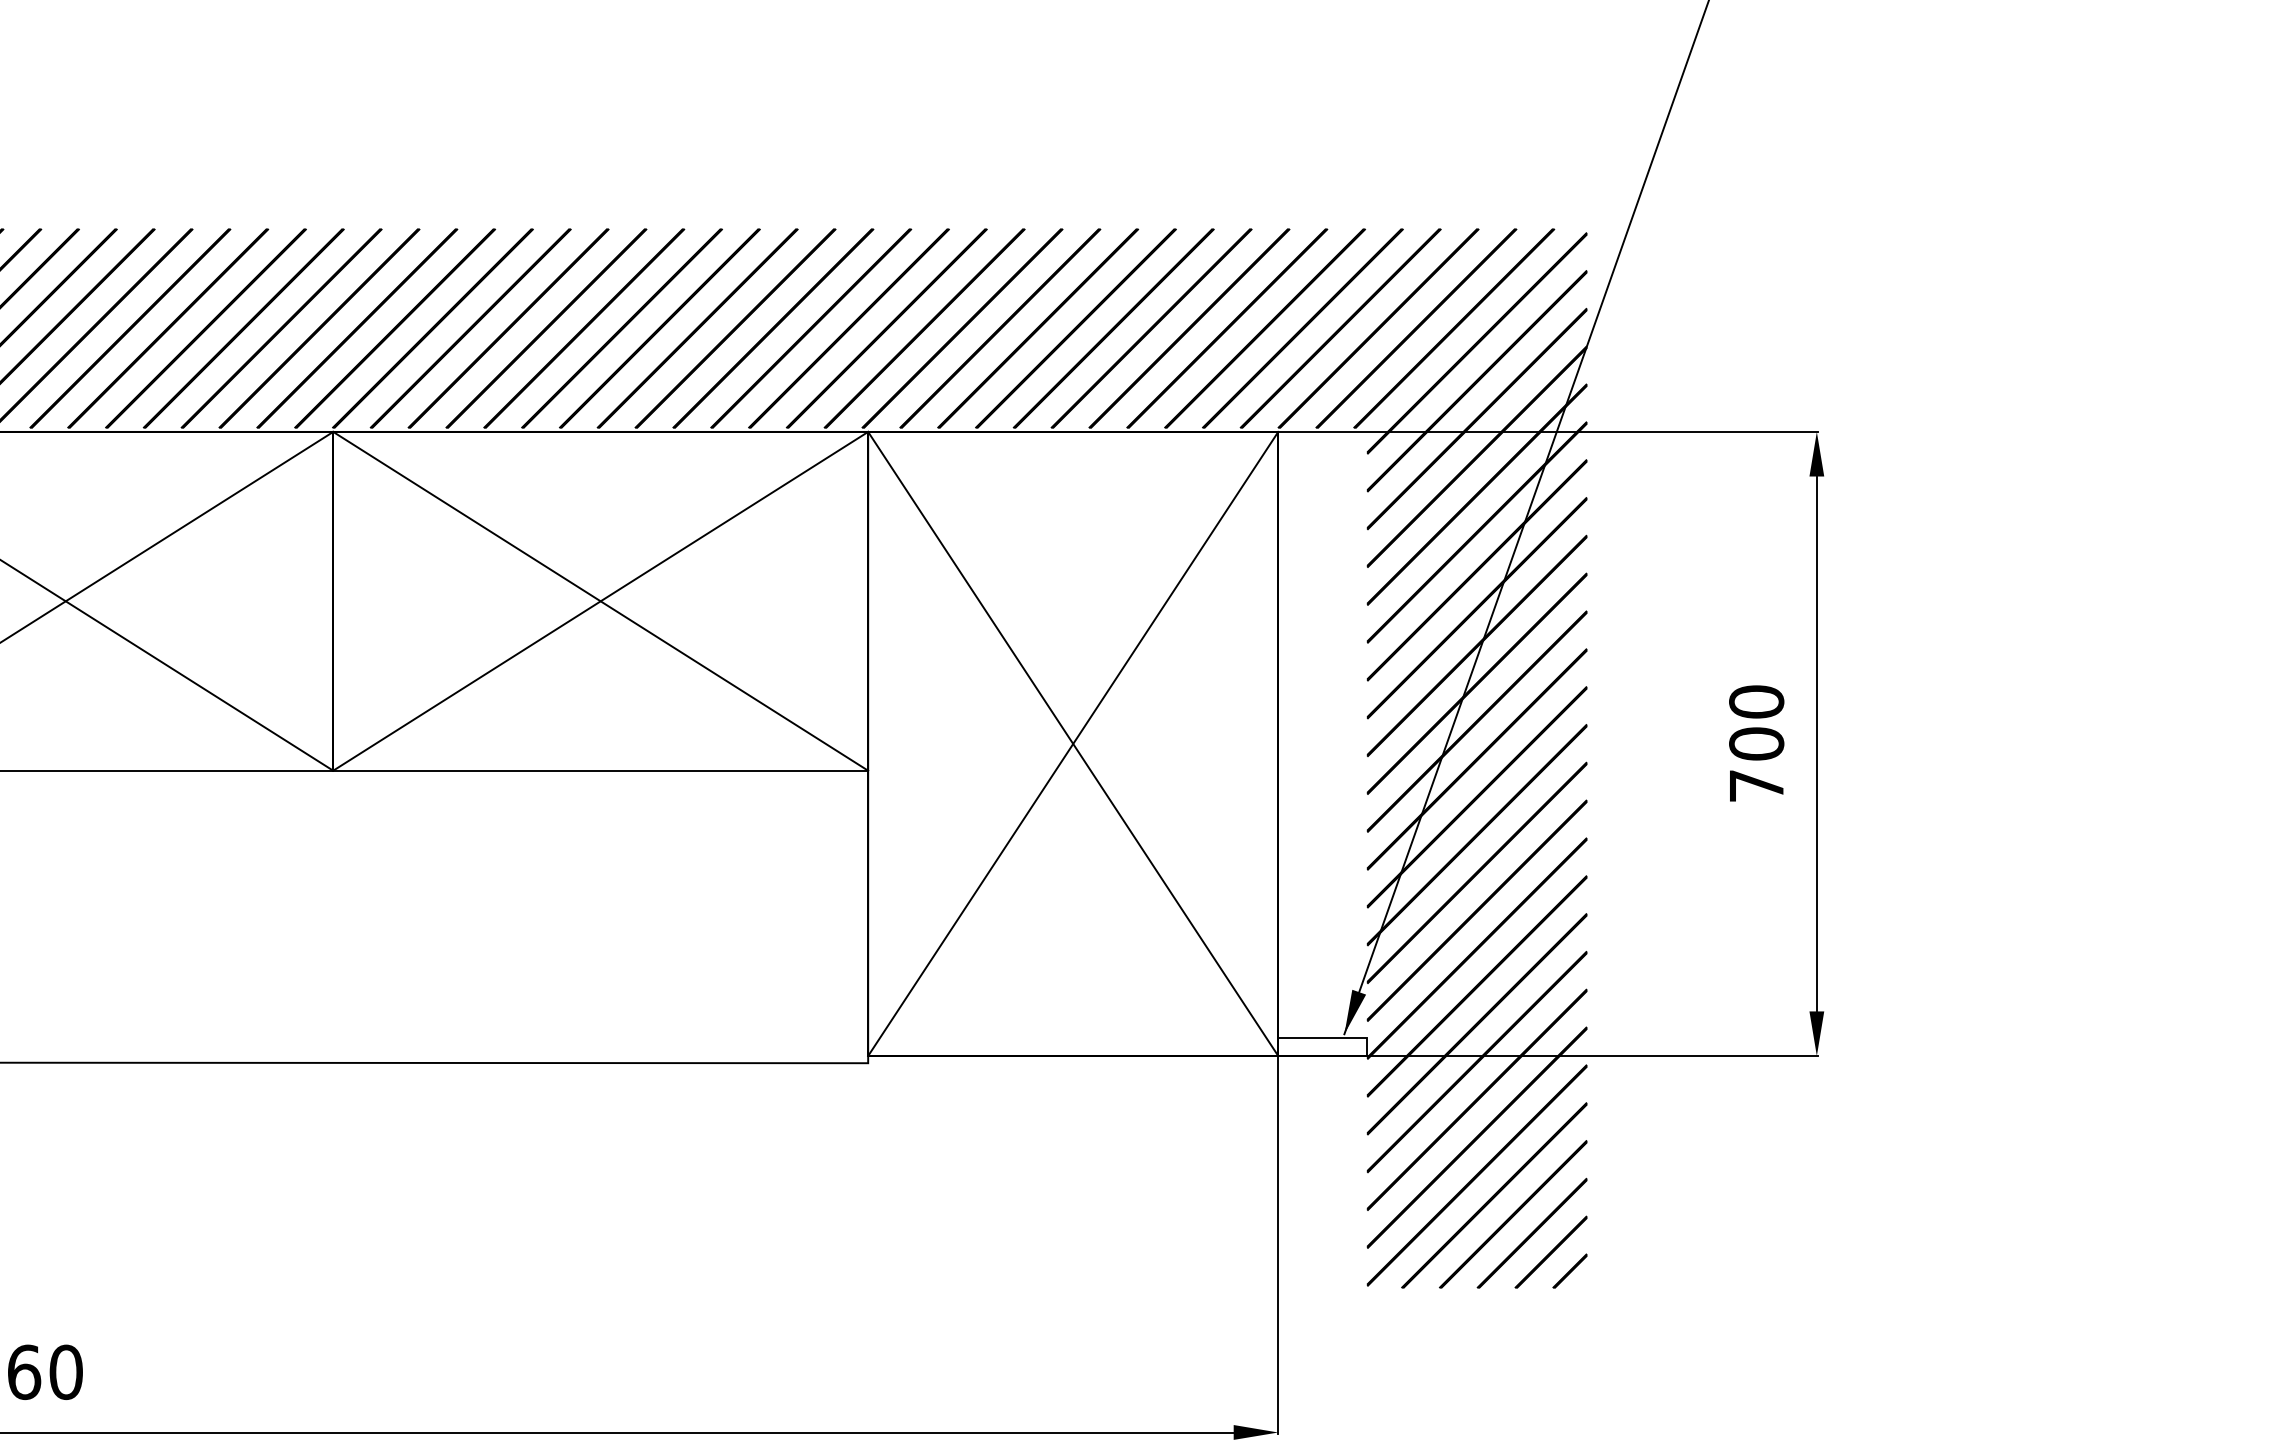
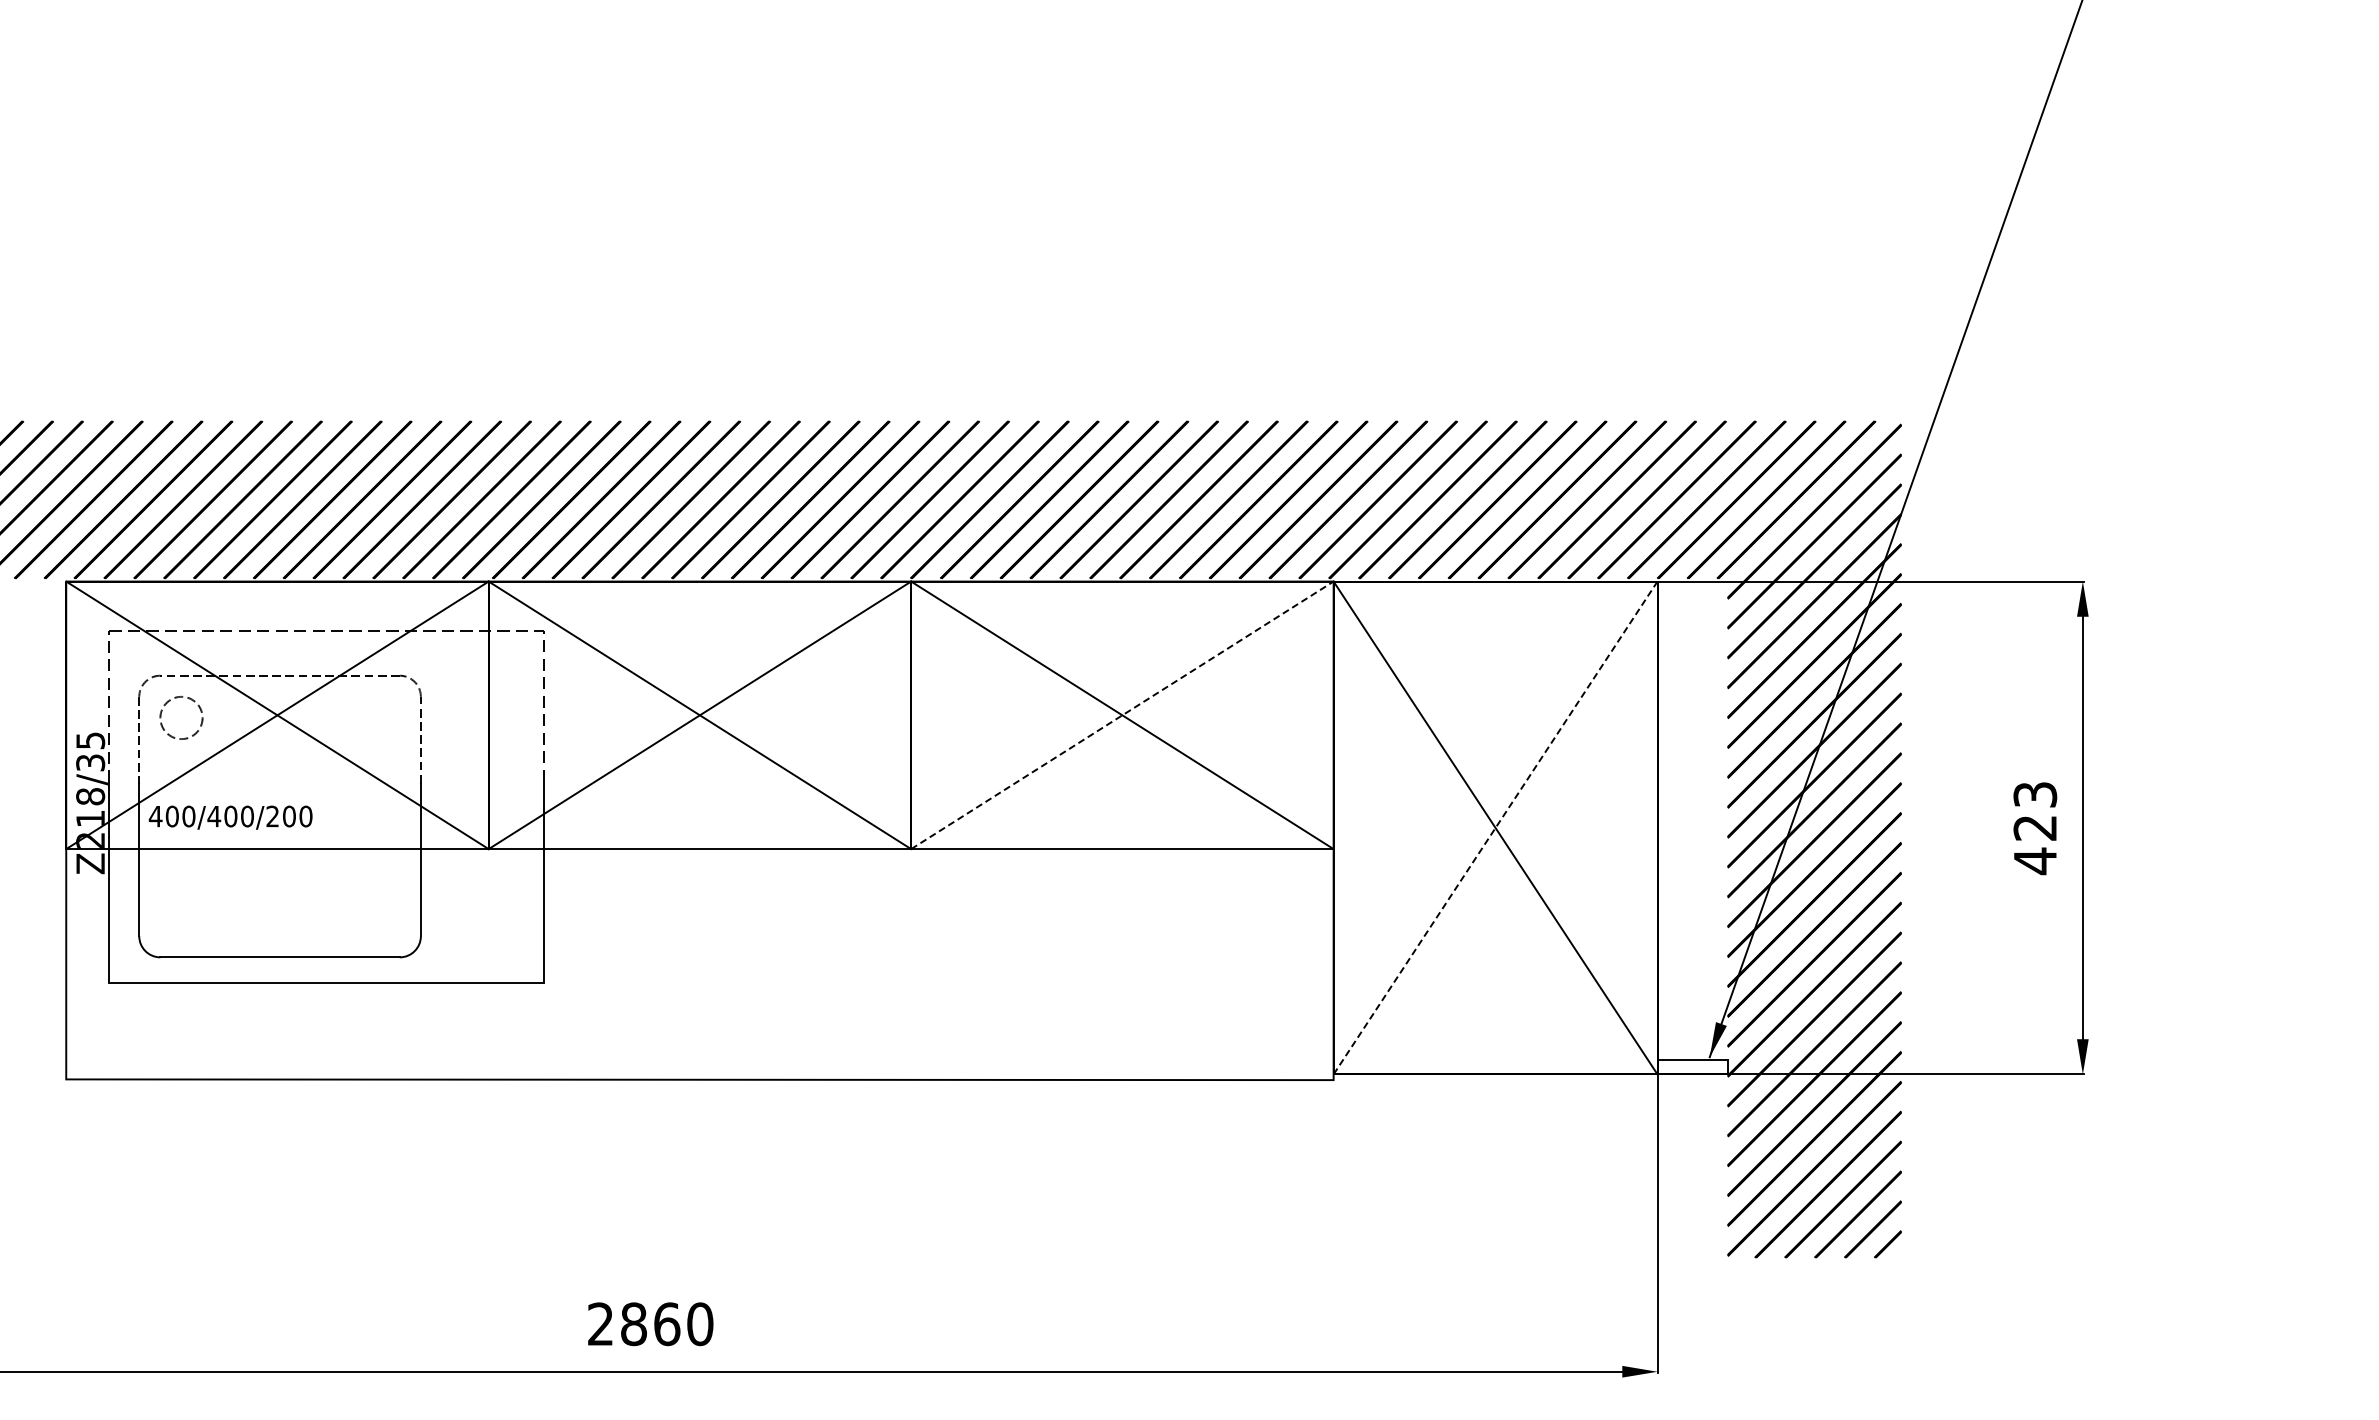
line: (600, 601) -> (1122, 715), solid -> dashed
line: (1073, 743) -> (1495, 827), solid -> dashed
text: (1756, 744) -> (2035, 828), 700 -> 423

